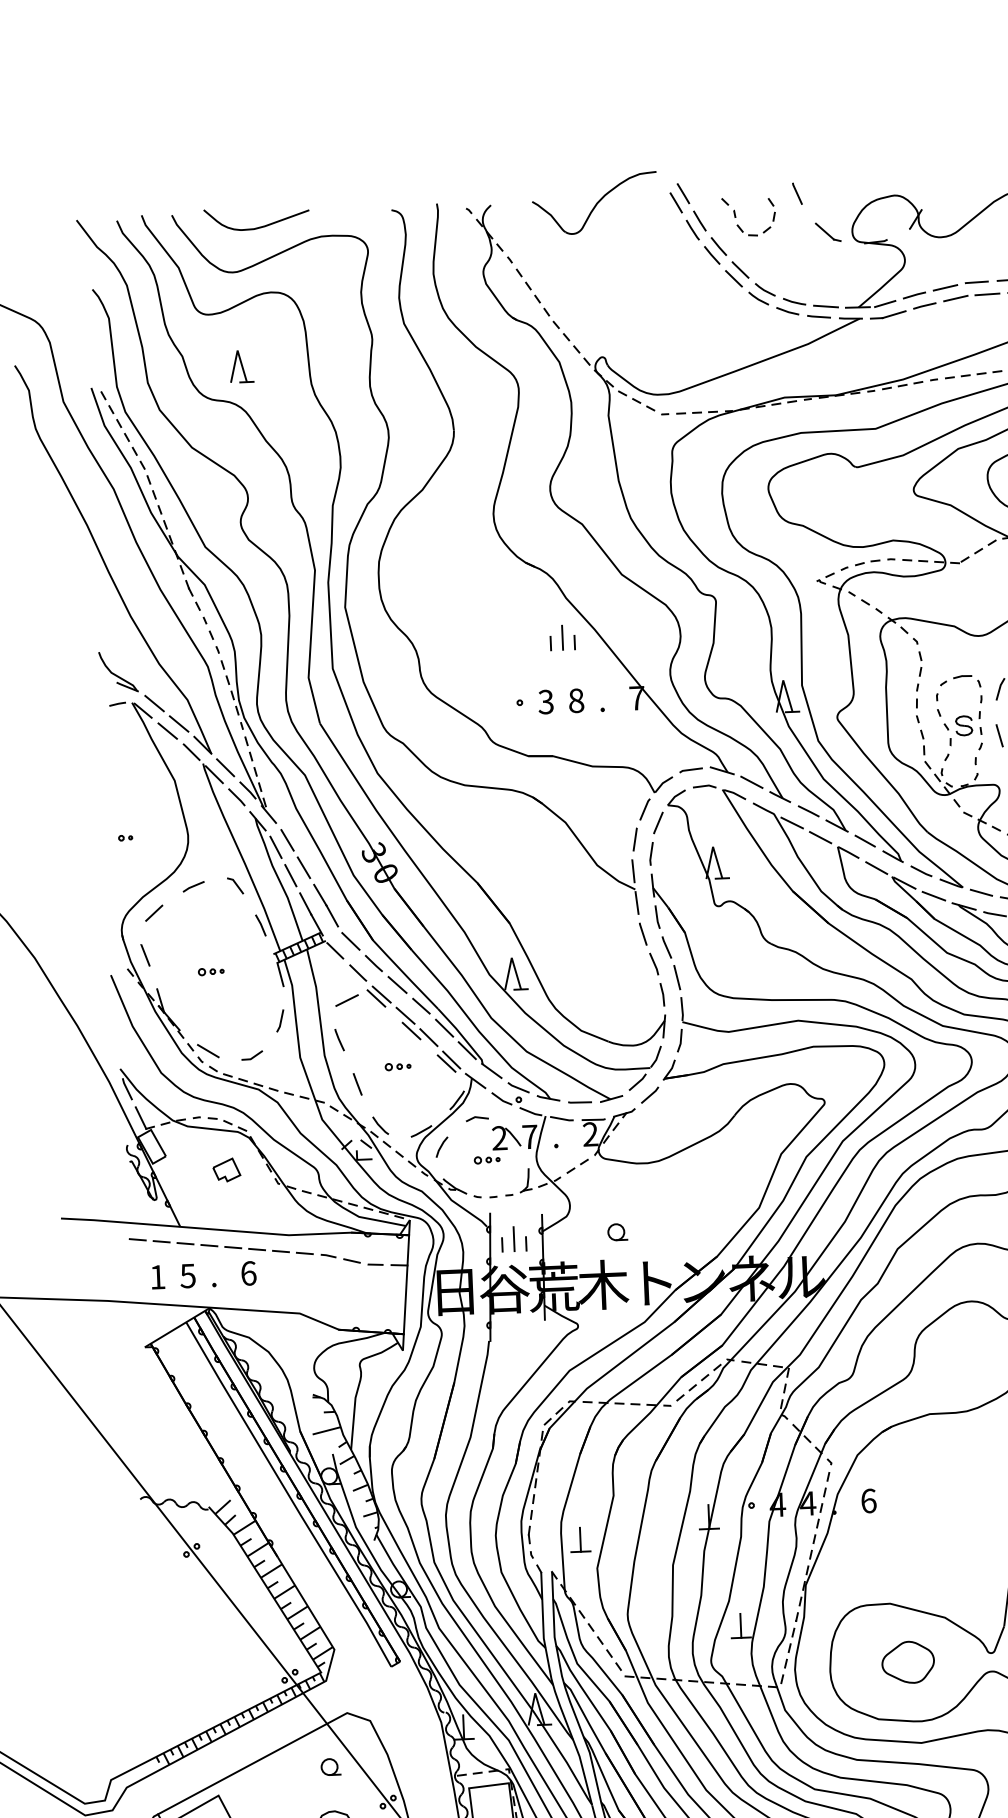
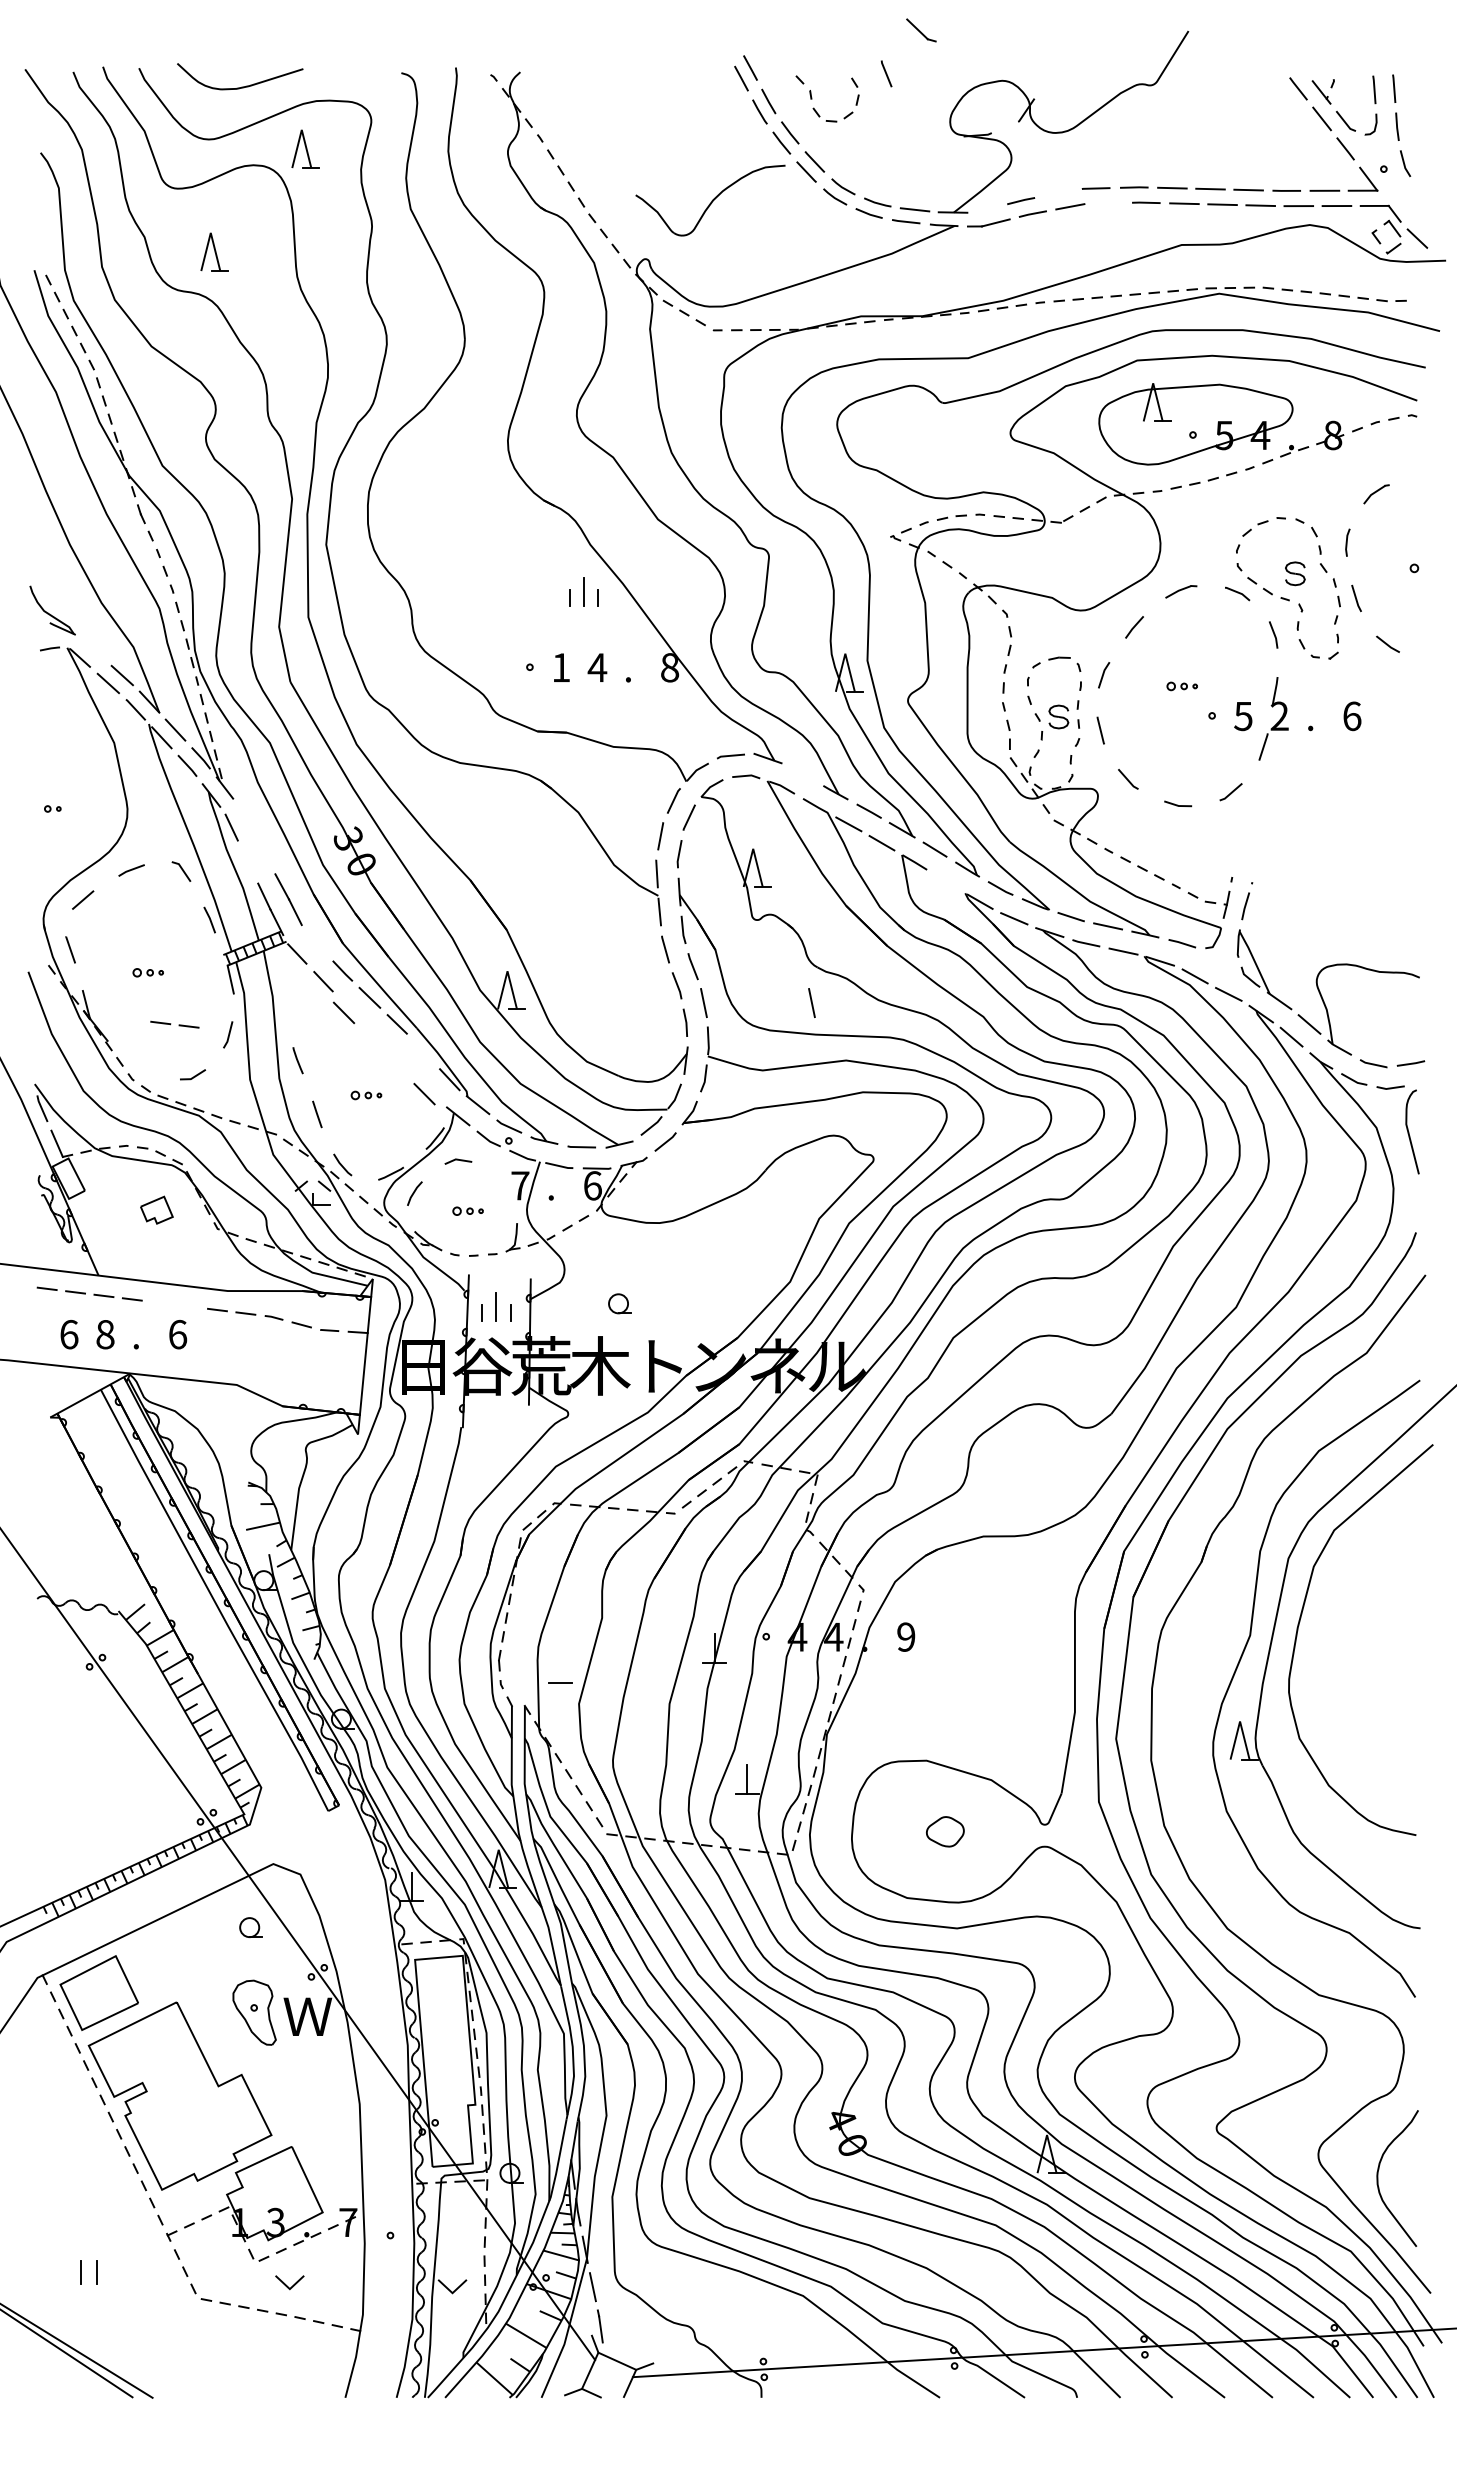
part: (594, 203) -> (710, 200), moved
part: (828, 232) -> (921, 30), moved
part: (313, 276) -> (305, 148), added
line: (945, 287) -> (1058, 193), removed
line: (986, 294) -> (1107, 203), removed
line: (884, 303) -> (985, 209), removed
text: (637, 698) -> (670, 667), 7 -> 8
text: (576, 700) -> (597, 667), 8 -> 4
text: (545, 701) -> (560, 667), 3 -> 1
line: (154, 703) -> (93, 649), removed
line: (751, 782) -> (802, 773), removed
line: (287, 840) -> (245, 819), removed
line: (303, 867) -> (263, 852), removed
line: (876, 867) -> (947, 881), removed
line: (290, 876) -> (247, 862), removed
line: (350, 941) -> (316, 943), removed
line: (767, 973) -> (811, 1002), added
line: (381, 994) -> (350, 1008), removed
line: (346, 1000) -> (308, 1013), removed
line: (405, 1016) -> (377, 1035), removed
line: (444, 1027) -> (423, 1051), removed
line: (411, 1031) -> (384, 1053), removed
line: (428, 1037) -> (404, 1061), removed
line: (208, 1051) -> (140, 1067), removed
line: (451, 1059) -> (430, 1089), removed
text: (590, 1134) -> (592, 1185), 2 -> 6
part: (506, 1137) -> (492, 1185), removed
line: (242, 1247) -> (171, 1023), moved
text: (188, 1275) -> (105, 1334), 5 -> 8
text: (158, 1277) -> (69, 1334), 1 -> 6
text: (868, 1500) -> (906, 1636), 6 -> 9
line: (580, 1539) -> (560, 1668), removed
part: (908, 1662) -> (945, 1831), size x0.6

